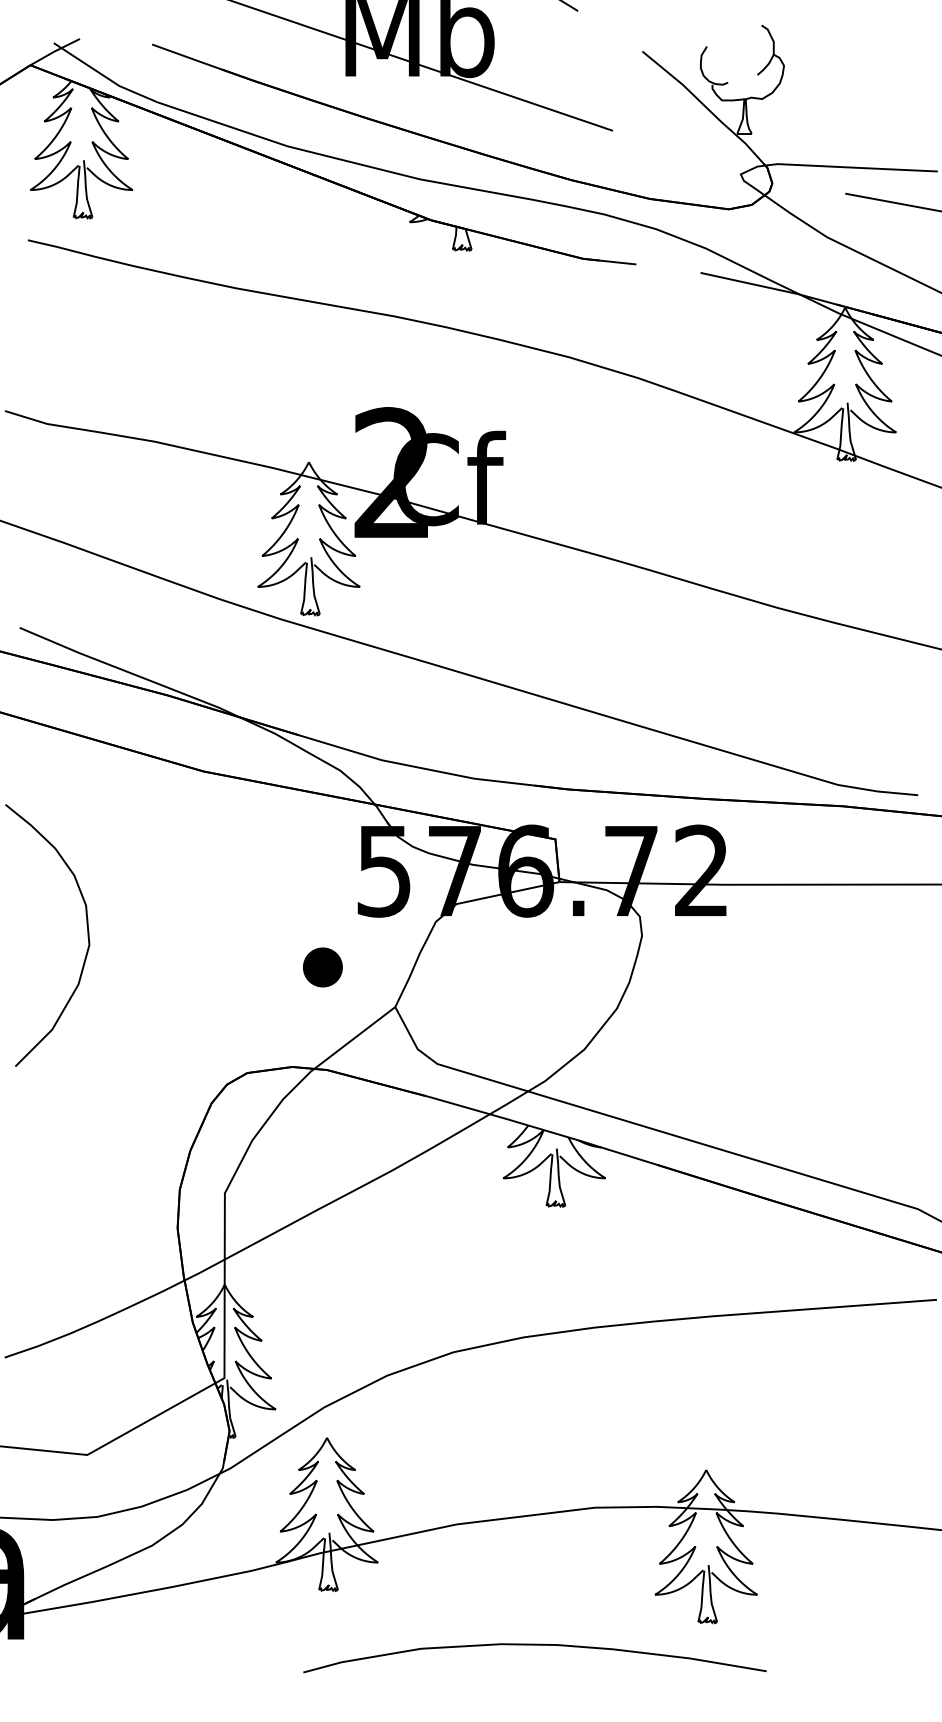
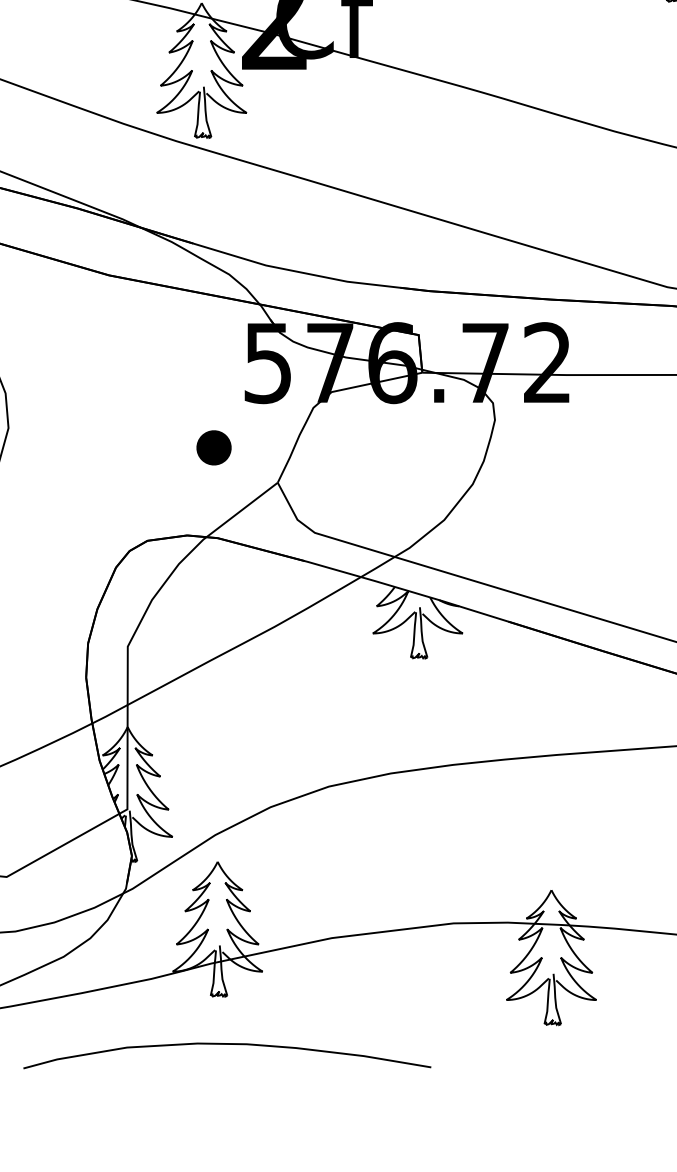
curve: (534, 1645) -> (226, 1044), moved

